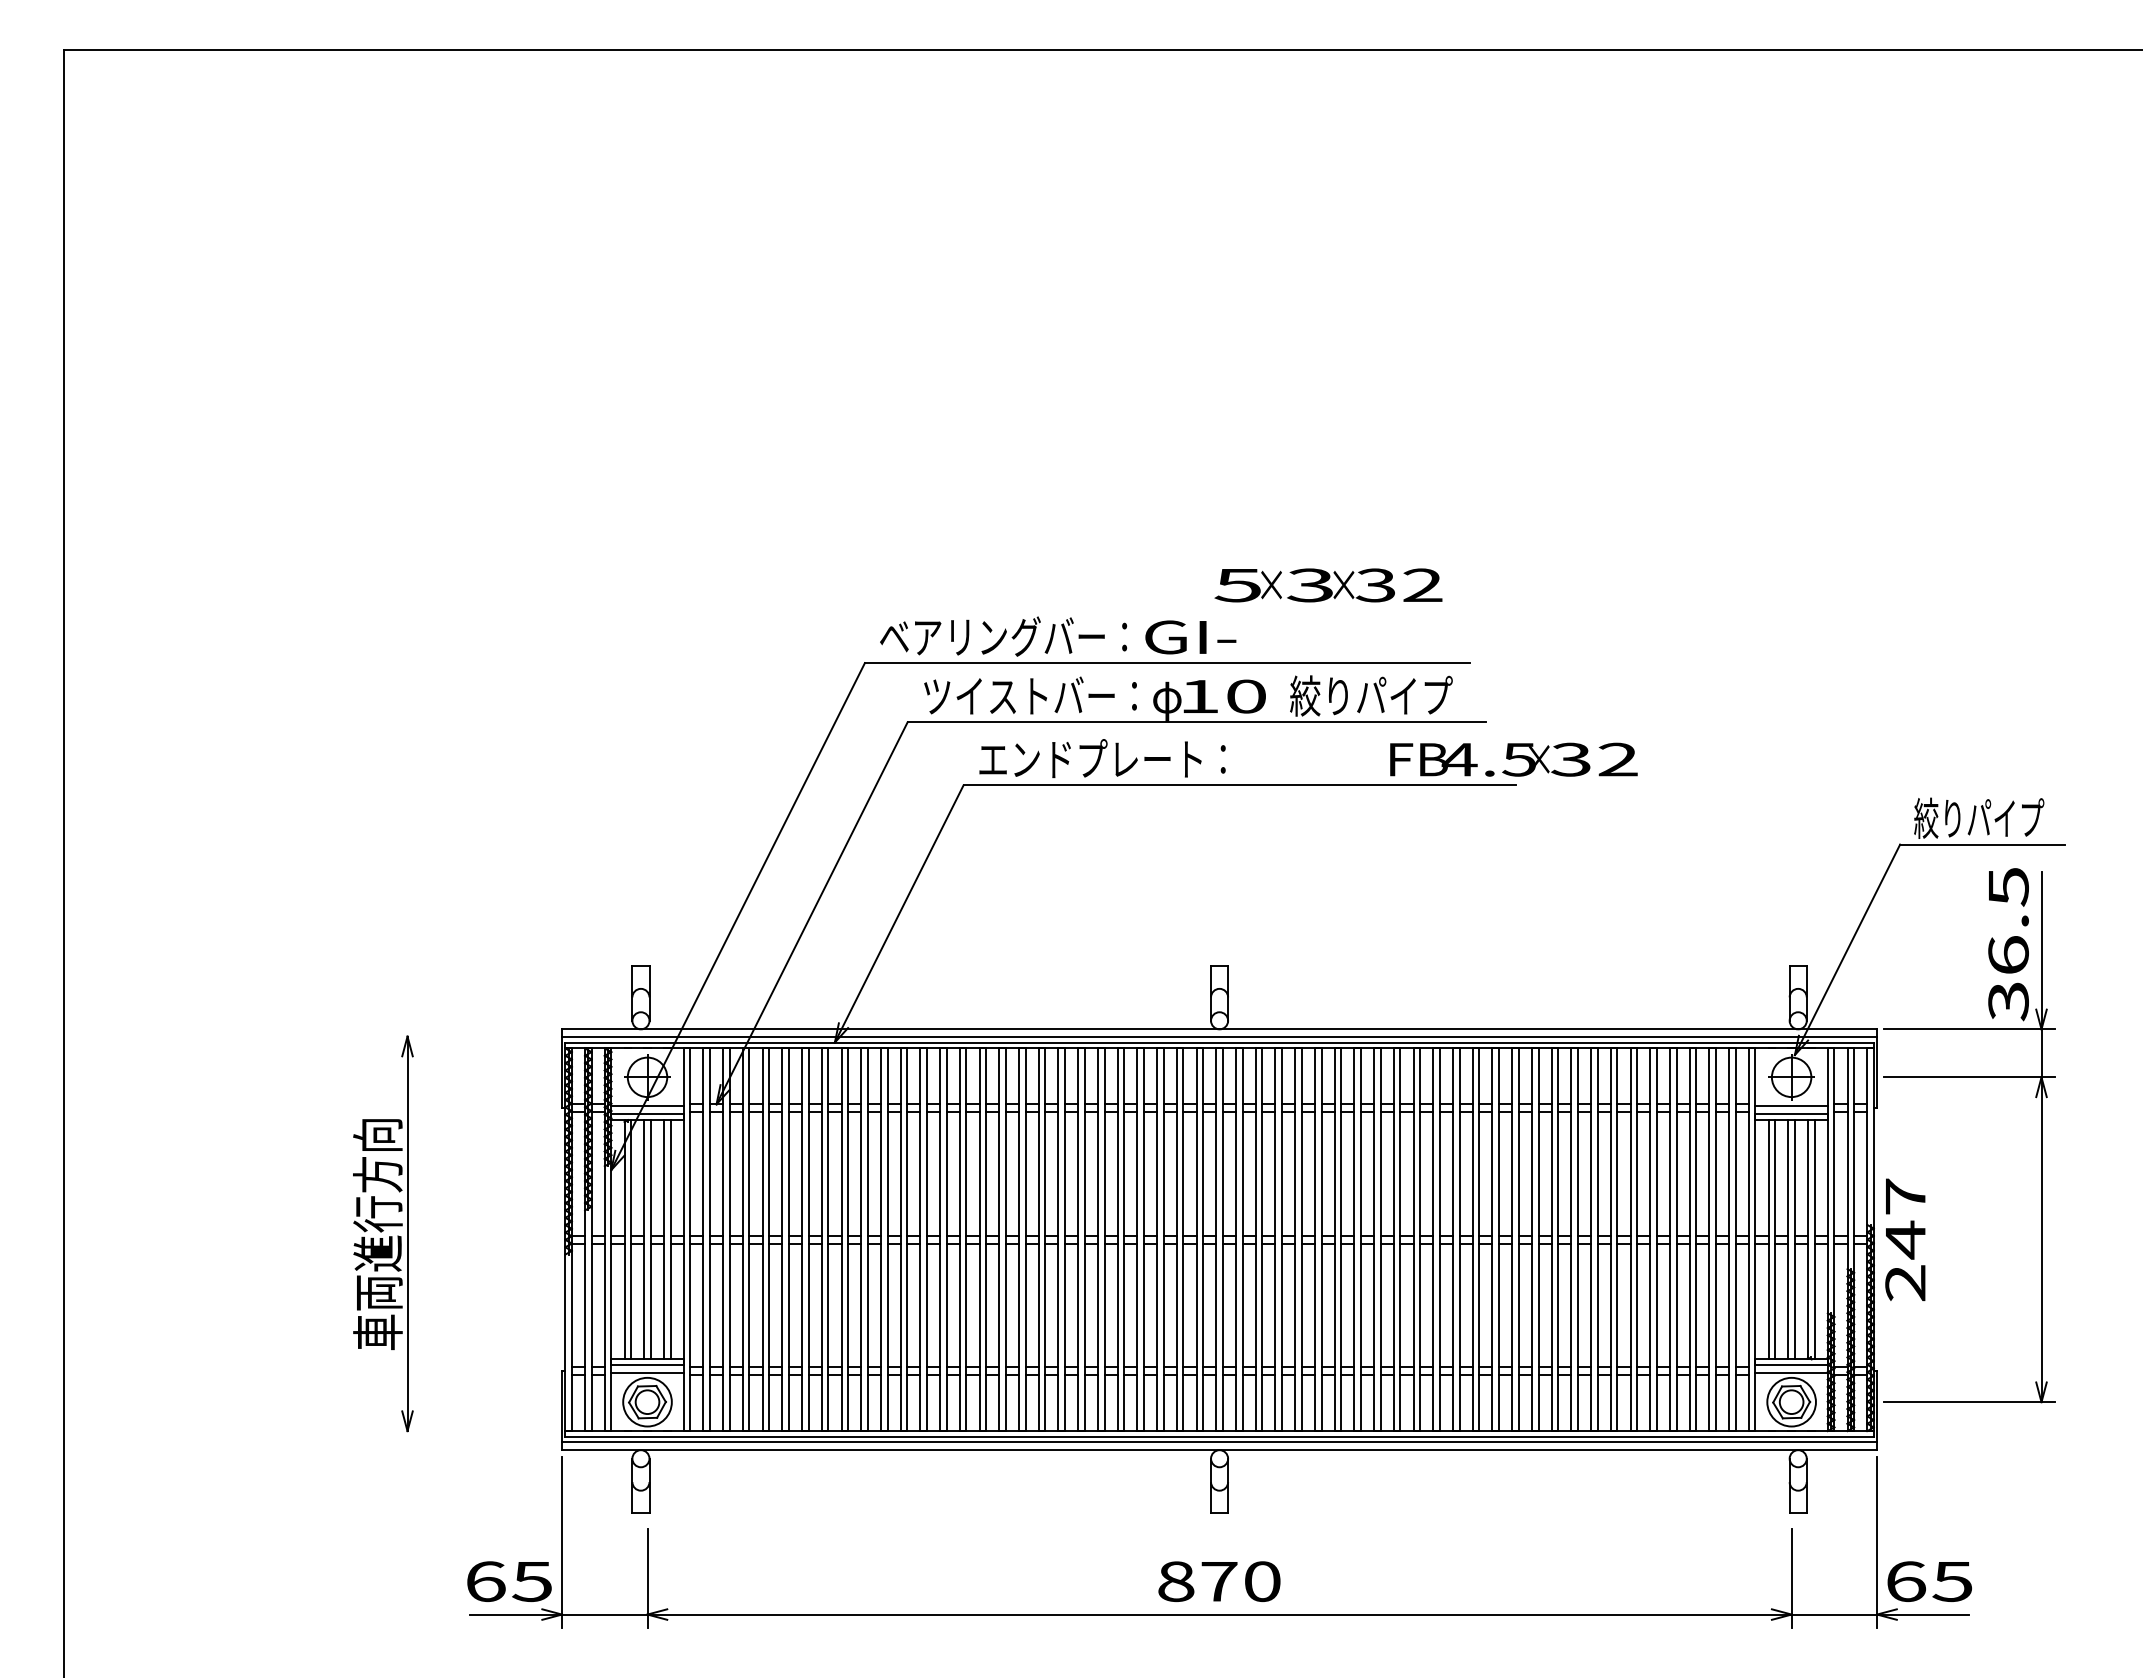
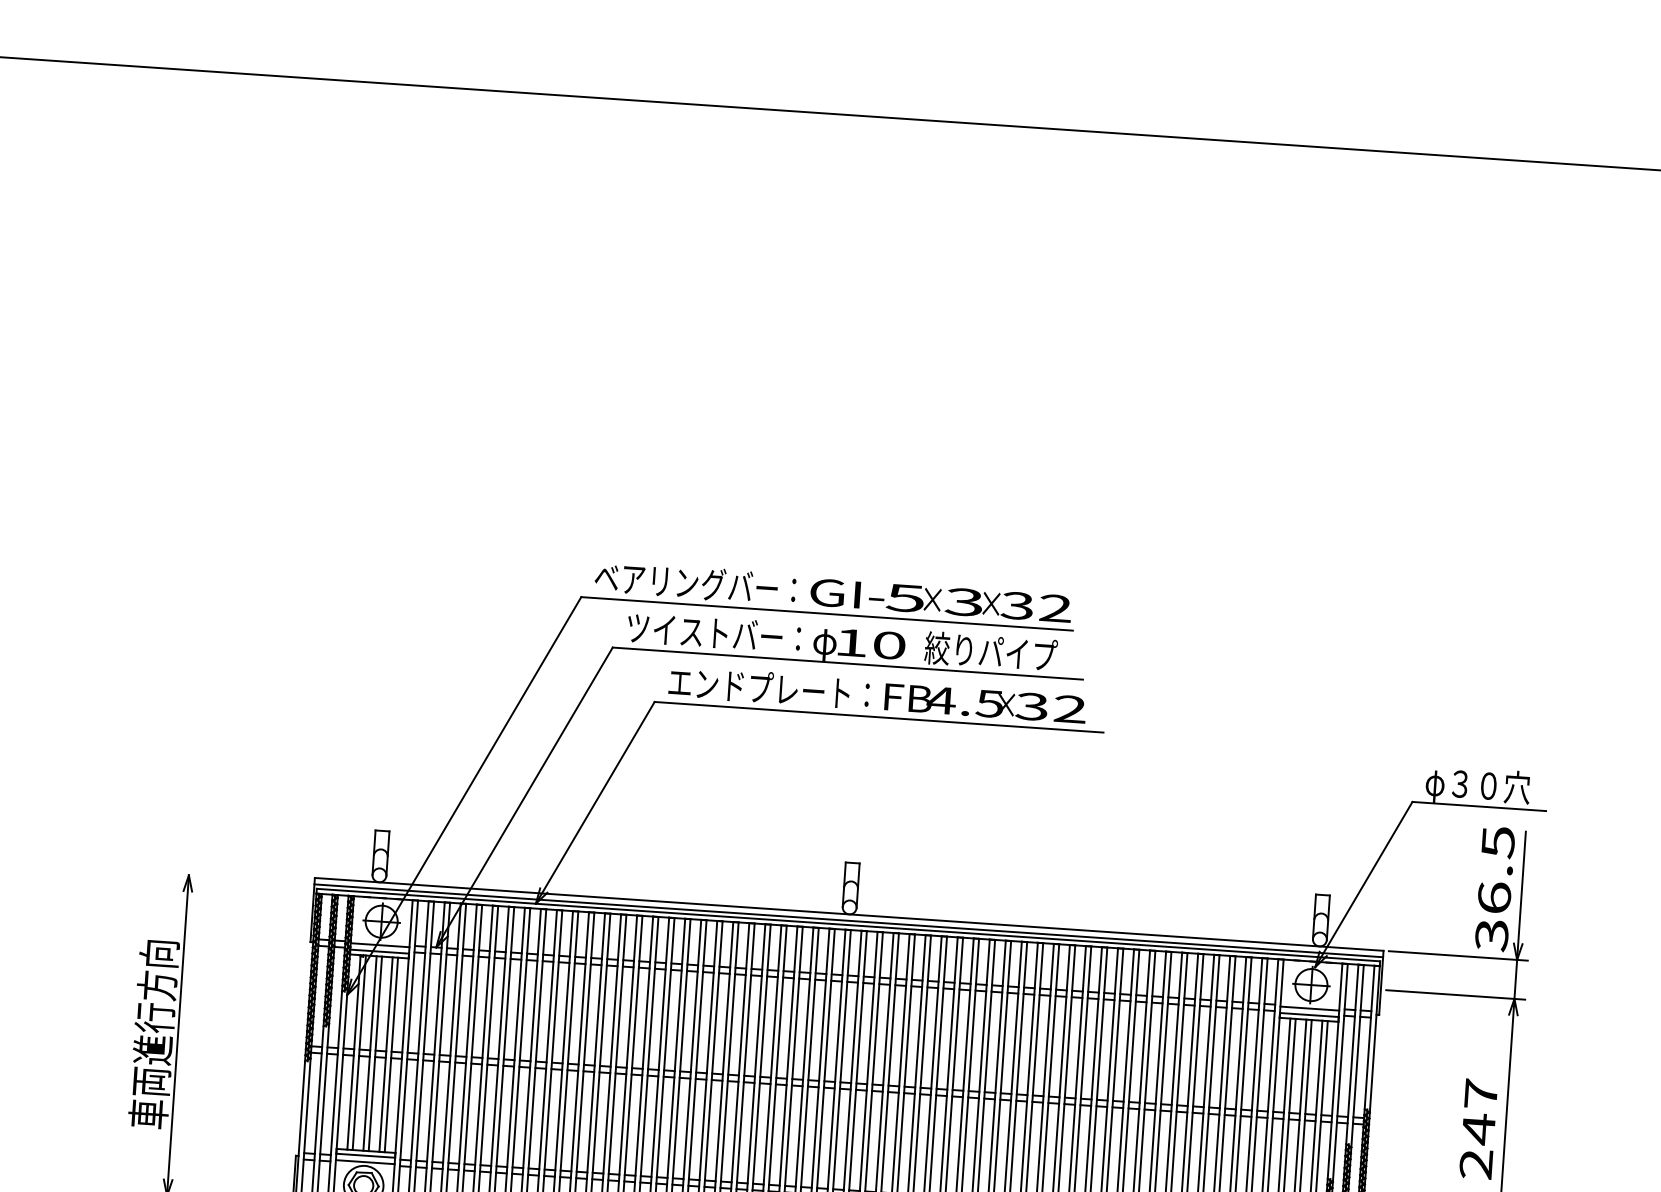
text: (1328, 585) -> (978, 603), moved
text: (1513, 759) -> (985, 703), moved
text: (1979, 820) -> (1478, 786), 絞りパイプ -> φ３０穴
text: (1905, 1239) -> (1478, 1128), moved

